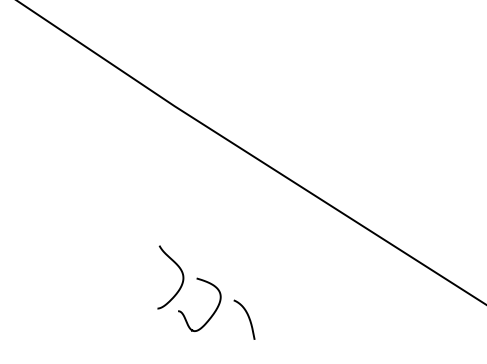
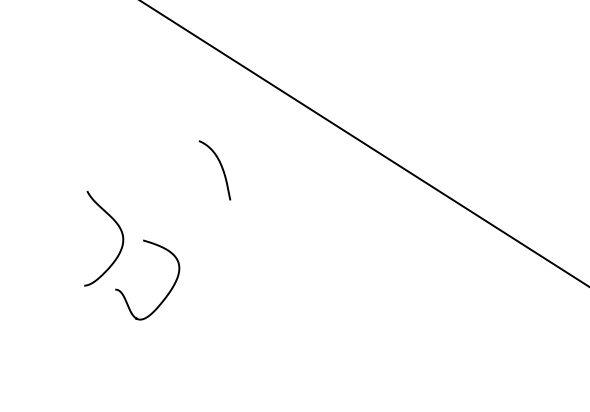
curve: (248, 319) -> (221, 169), moved

